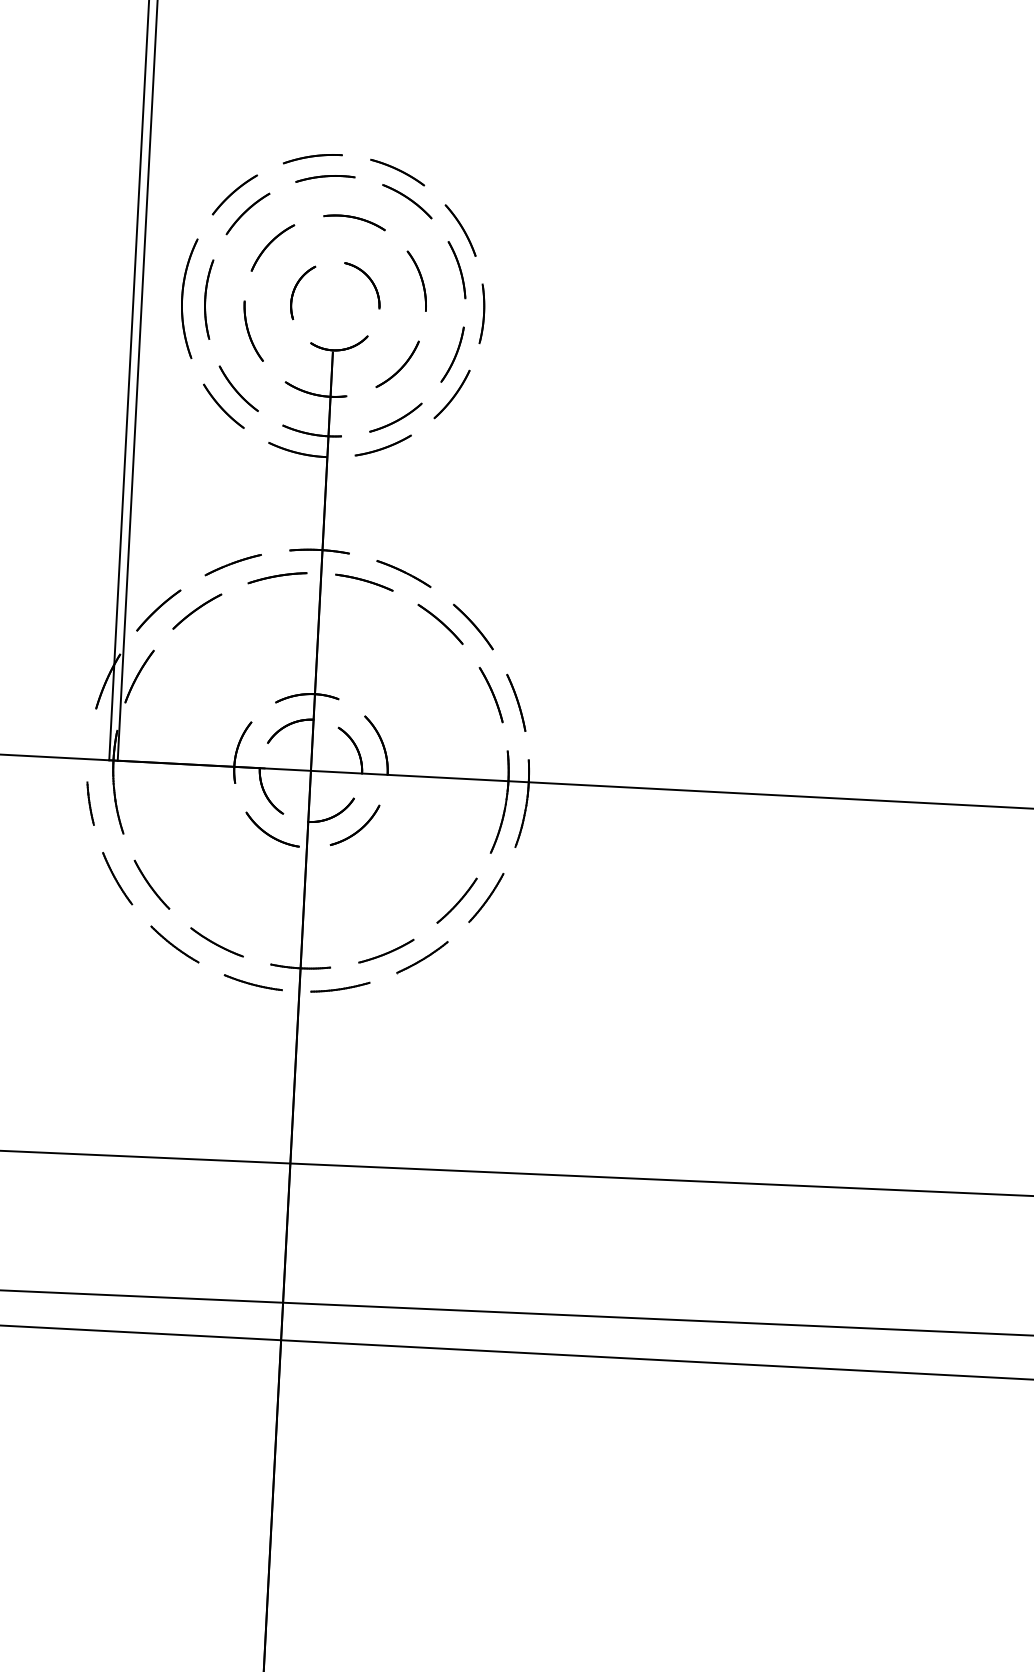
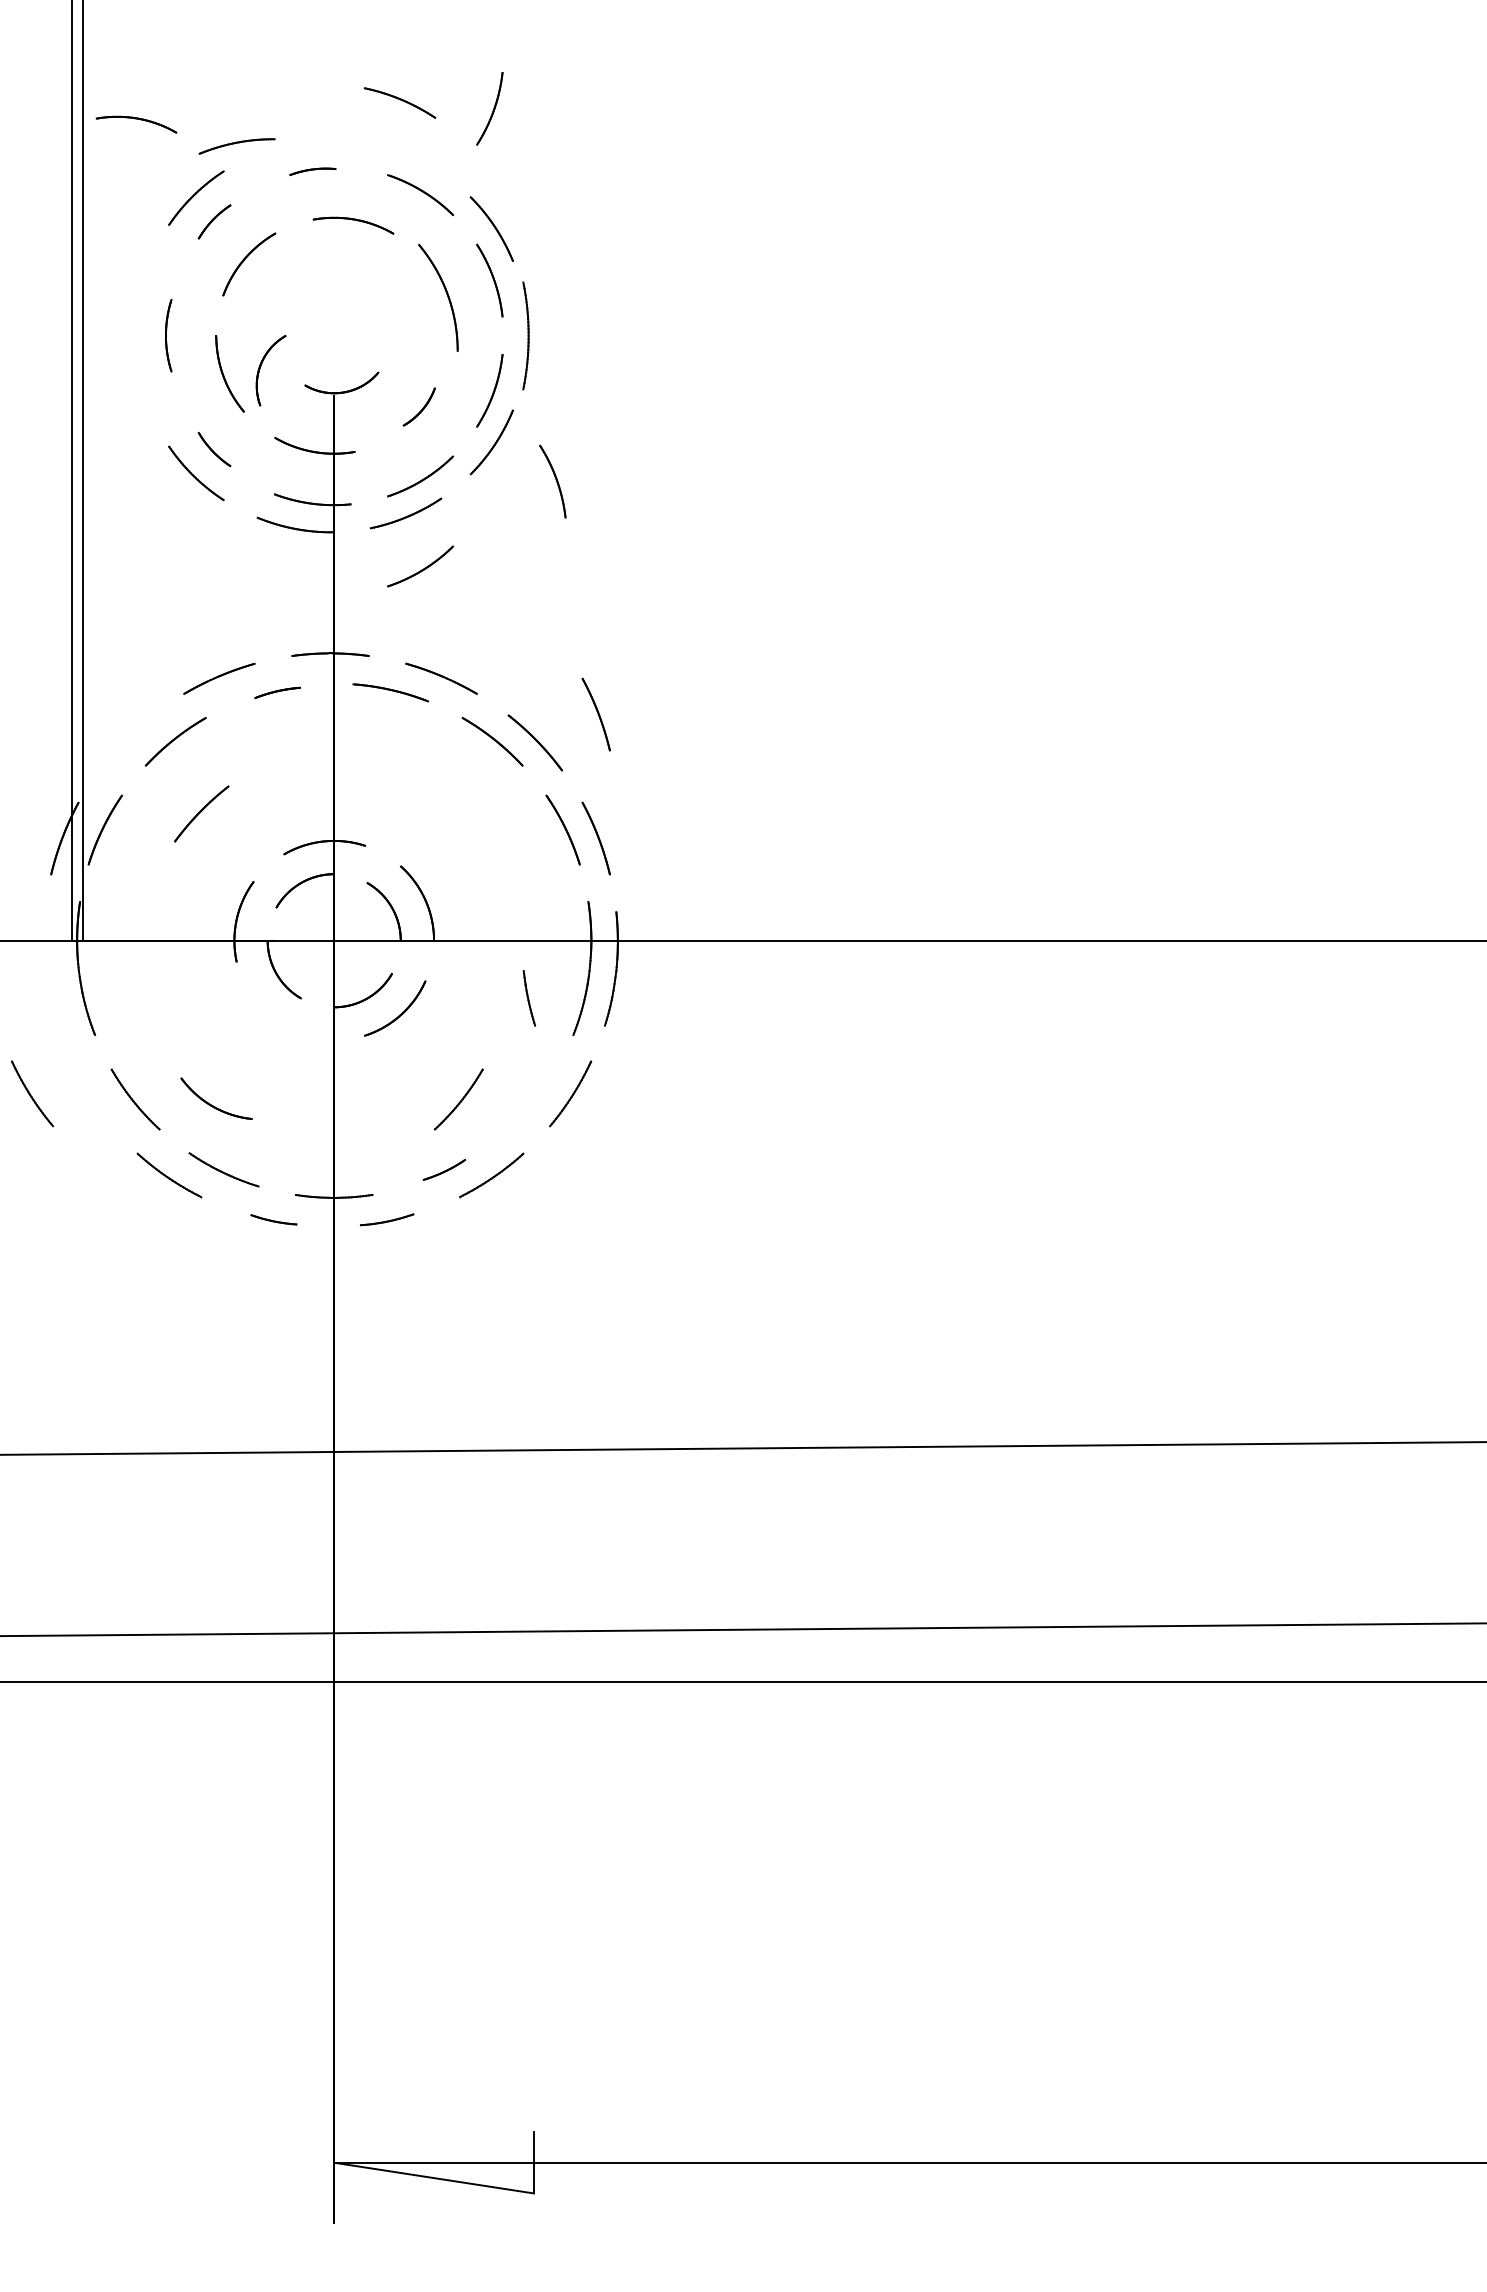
part: (191, 135) -> (136, 124), added
part: (463, 137) -> (489, 108), added
part: (312, 159) -> (236, 146), moved
part: (397, 172) -> (399, 102), moved
part: (325, 179) -> (312, 171), size x0.6
part: (247, 213) -> (214, 221), size x0.6
part: (369, 279) -> (376, 298), removed
part: (416, 281) -> (438, 297), size x1.4
part: (295, 289) -> (261, 366), moved
part: (182, 298) -> (135, 335), removed
part: (208, 299) -> (168, 335), size x0.7
part: (482, 313) -> (525, 335), size x1.4
part: (397, 363) -> (419, 406), size x0.6
part: (238, 388) -> (214, 449), size x0.6
part: (497, 426) -> (552, 481), added
part: (392, 486) -> (420, 566), added
part: (277, 577) -> (277, 692), size x0.6
part: (520, 607) -> (595, 714), added
part: (158, 610) -> (201, 813), moved
part: (90, 803) -> (529, 998), moved
part: (270, 834) -> (213, 1105), moved
part: (117, 878) -> (32, 1093), moved
part: (456, 900) -> (458, 1099), moved
part: (386, 950) -> (444, 1169), size x0.6
part: (253, 982) -> (273, 1219), size x0.6
part: (339, 987) -> (386, 1219), size x0.7

